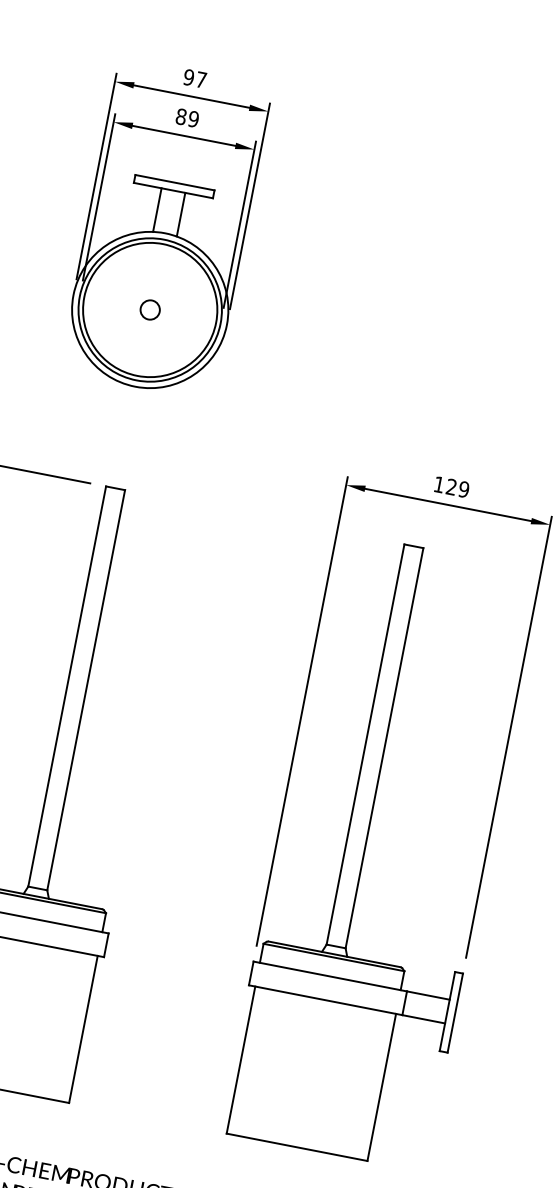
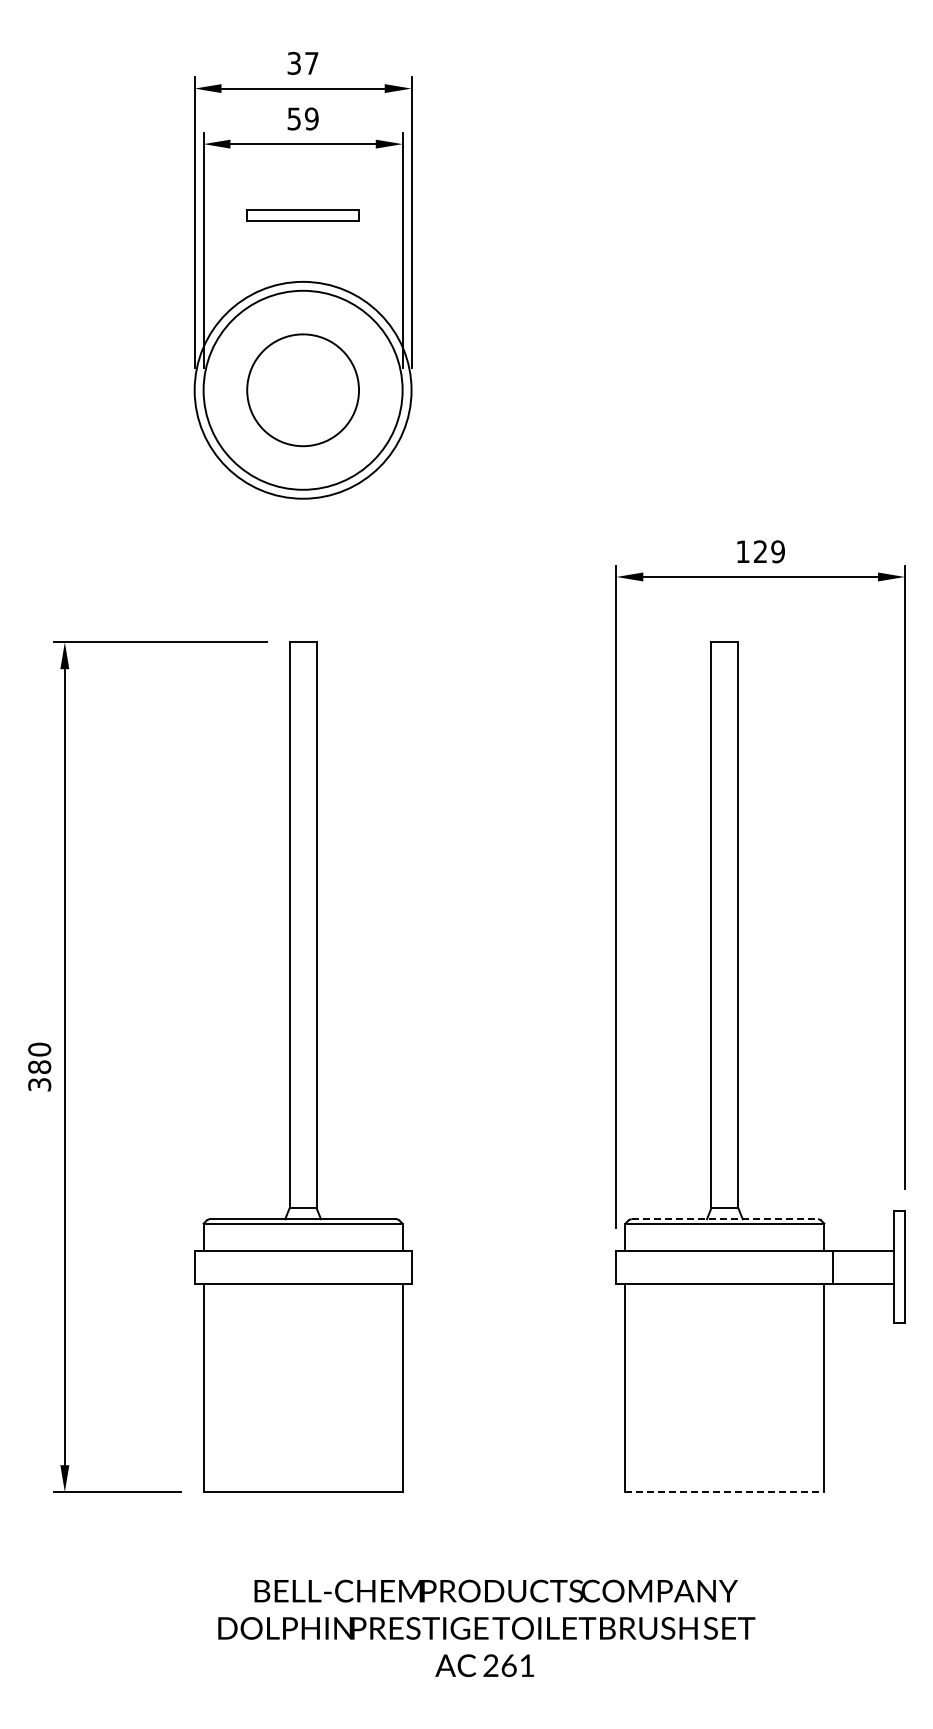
text: (189, 77) -> (294, 63), 97 -> 37
text: (181, 116) -> (294, 118), 89 -> 59
line: (157, 210) -> (286, 252), removed
line: (180, 214) -> (319, 252), removed
circle: (149, 310) -> (302, 390), removed
circle: (149, 310) -> (302, 390), size x0.6
line: (335, 954) -> (725, 1219), solid -> dashed
line: (296, 1147) -> (724, 1492), solid -> dashed

